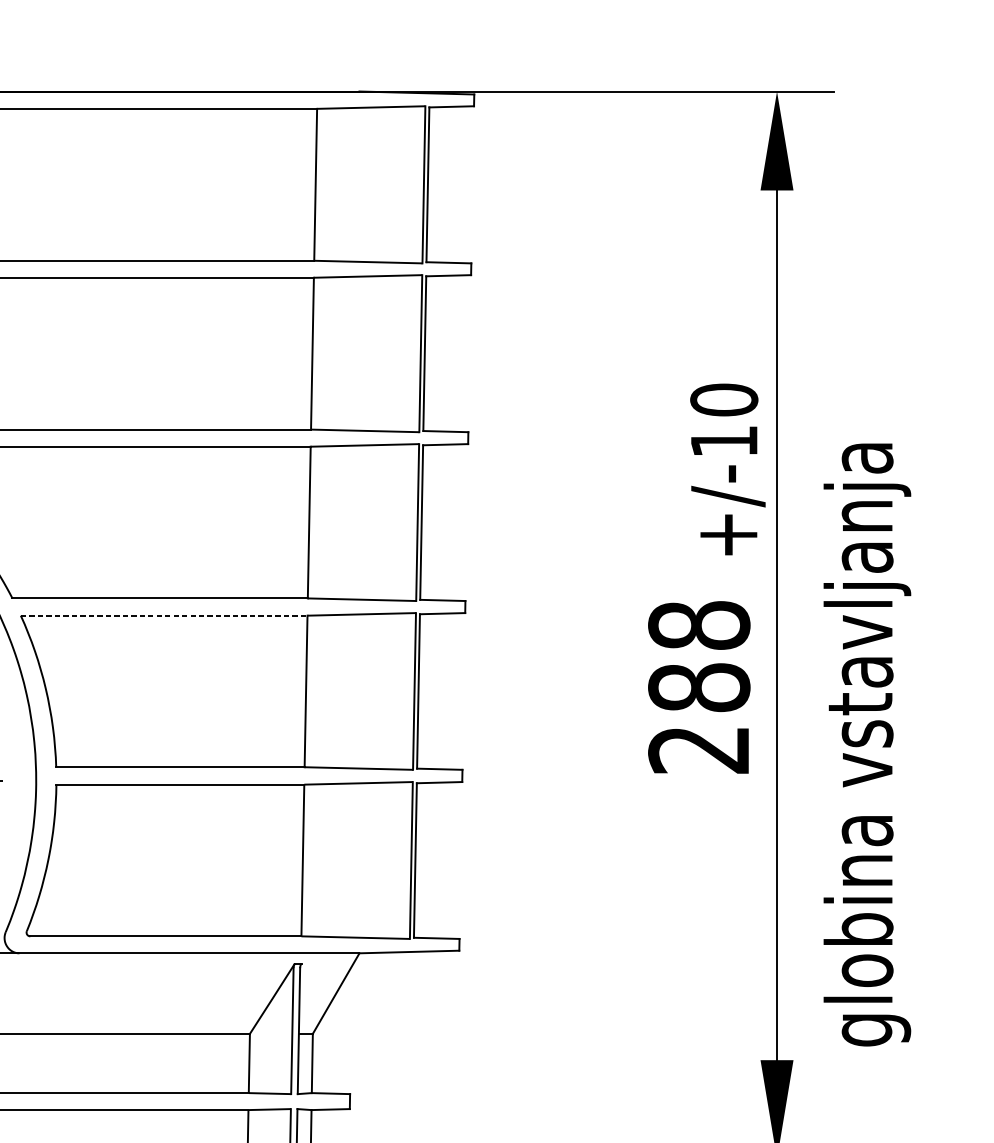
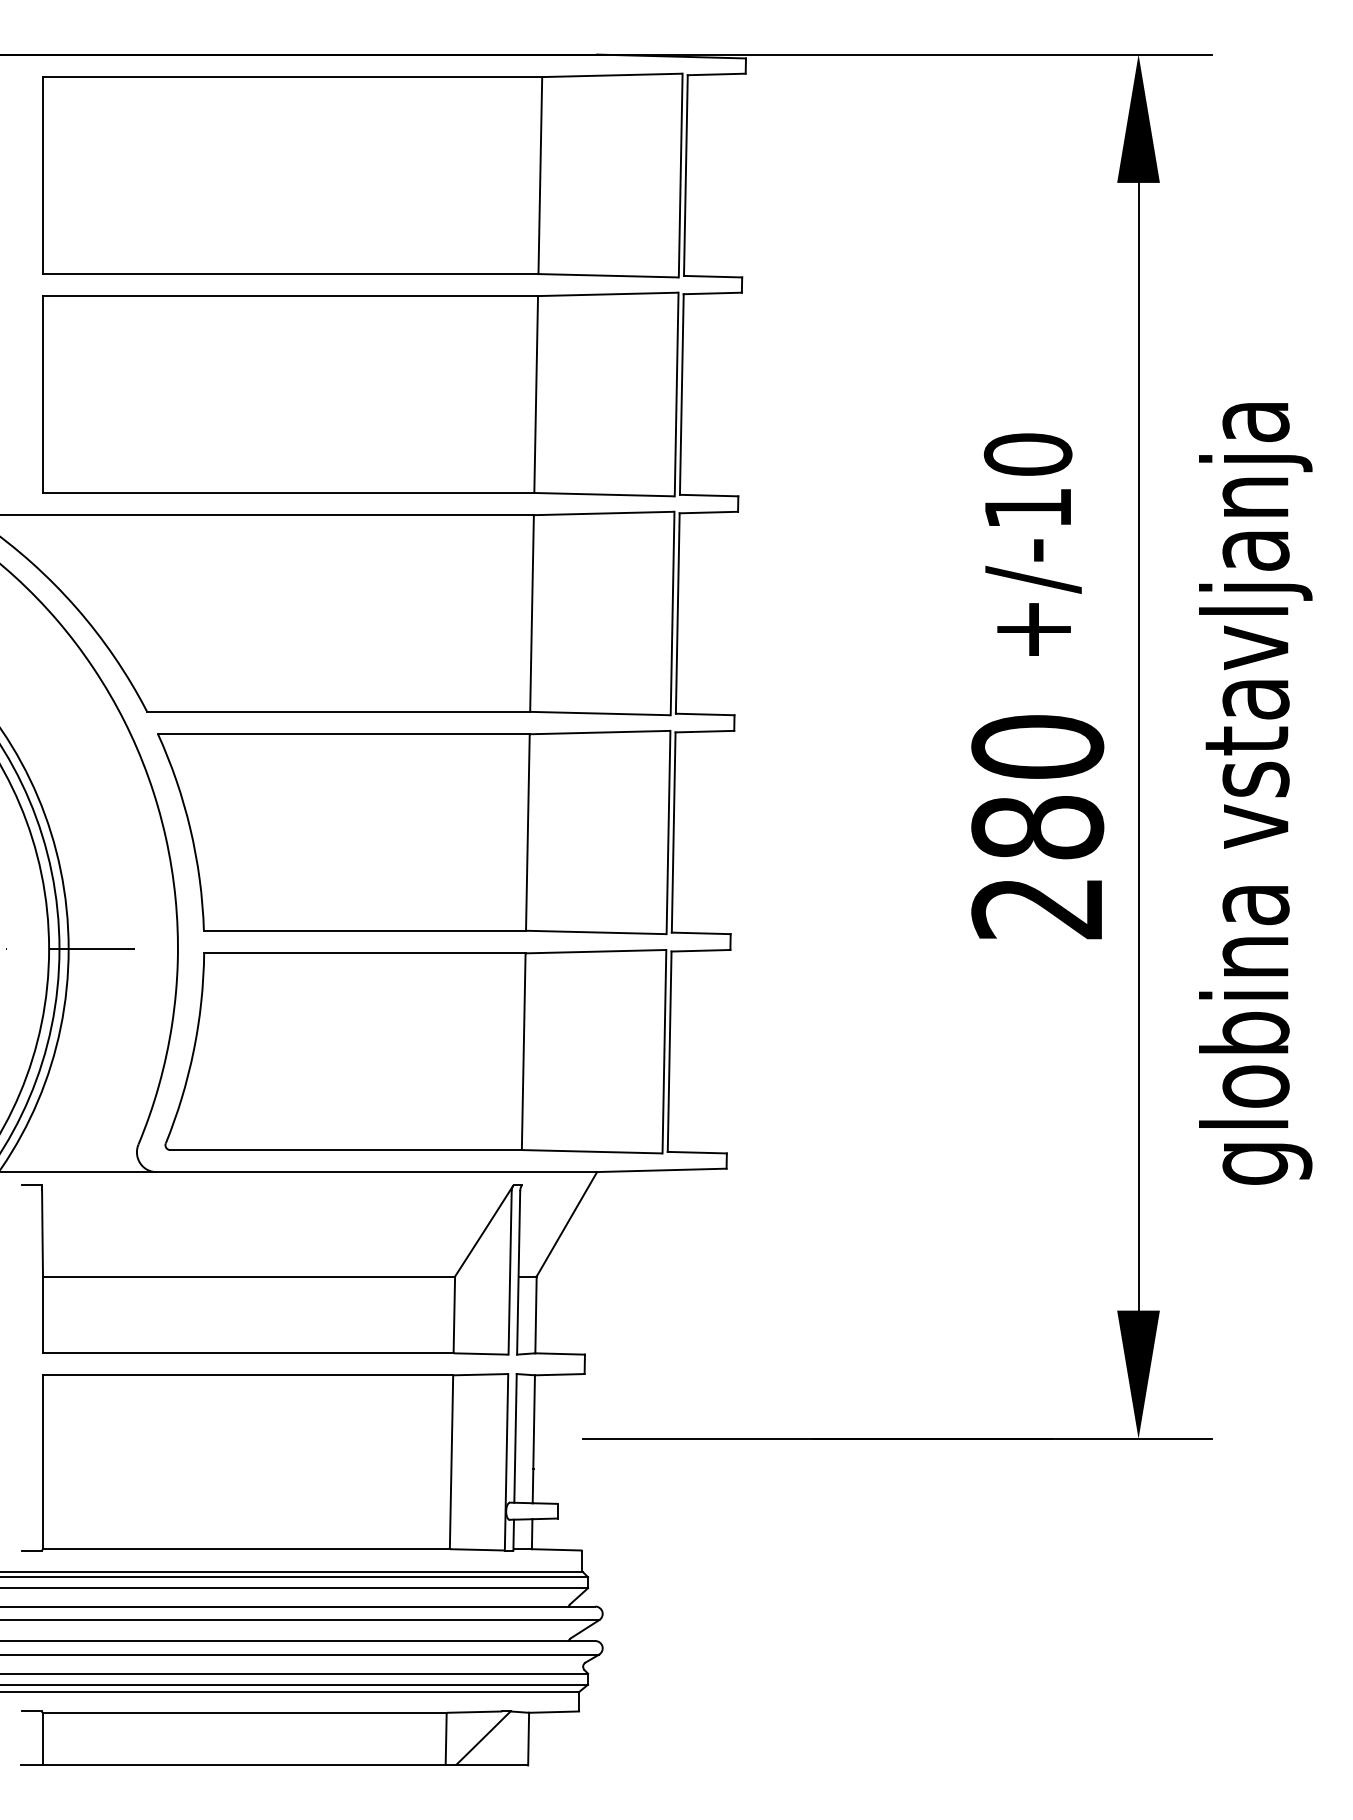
text: (727, 469) -> (1032, 544), moved
line: (163, 615) -> (343, 734), dashed -> solid
text: (699, 625) -> (1037, 746), 288 -> 280
text: (867, 744) -> (1255, 793), moved

